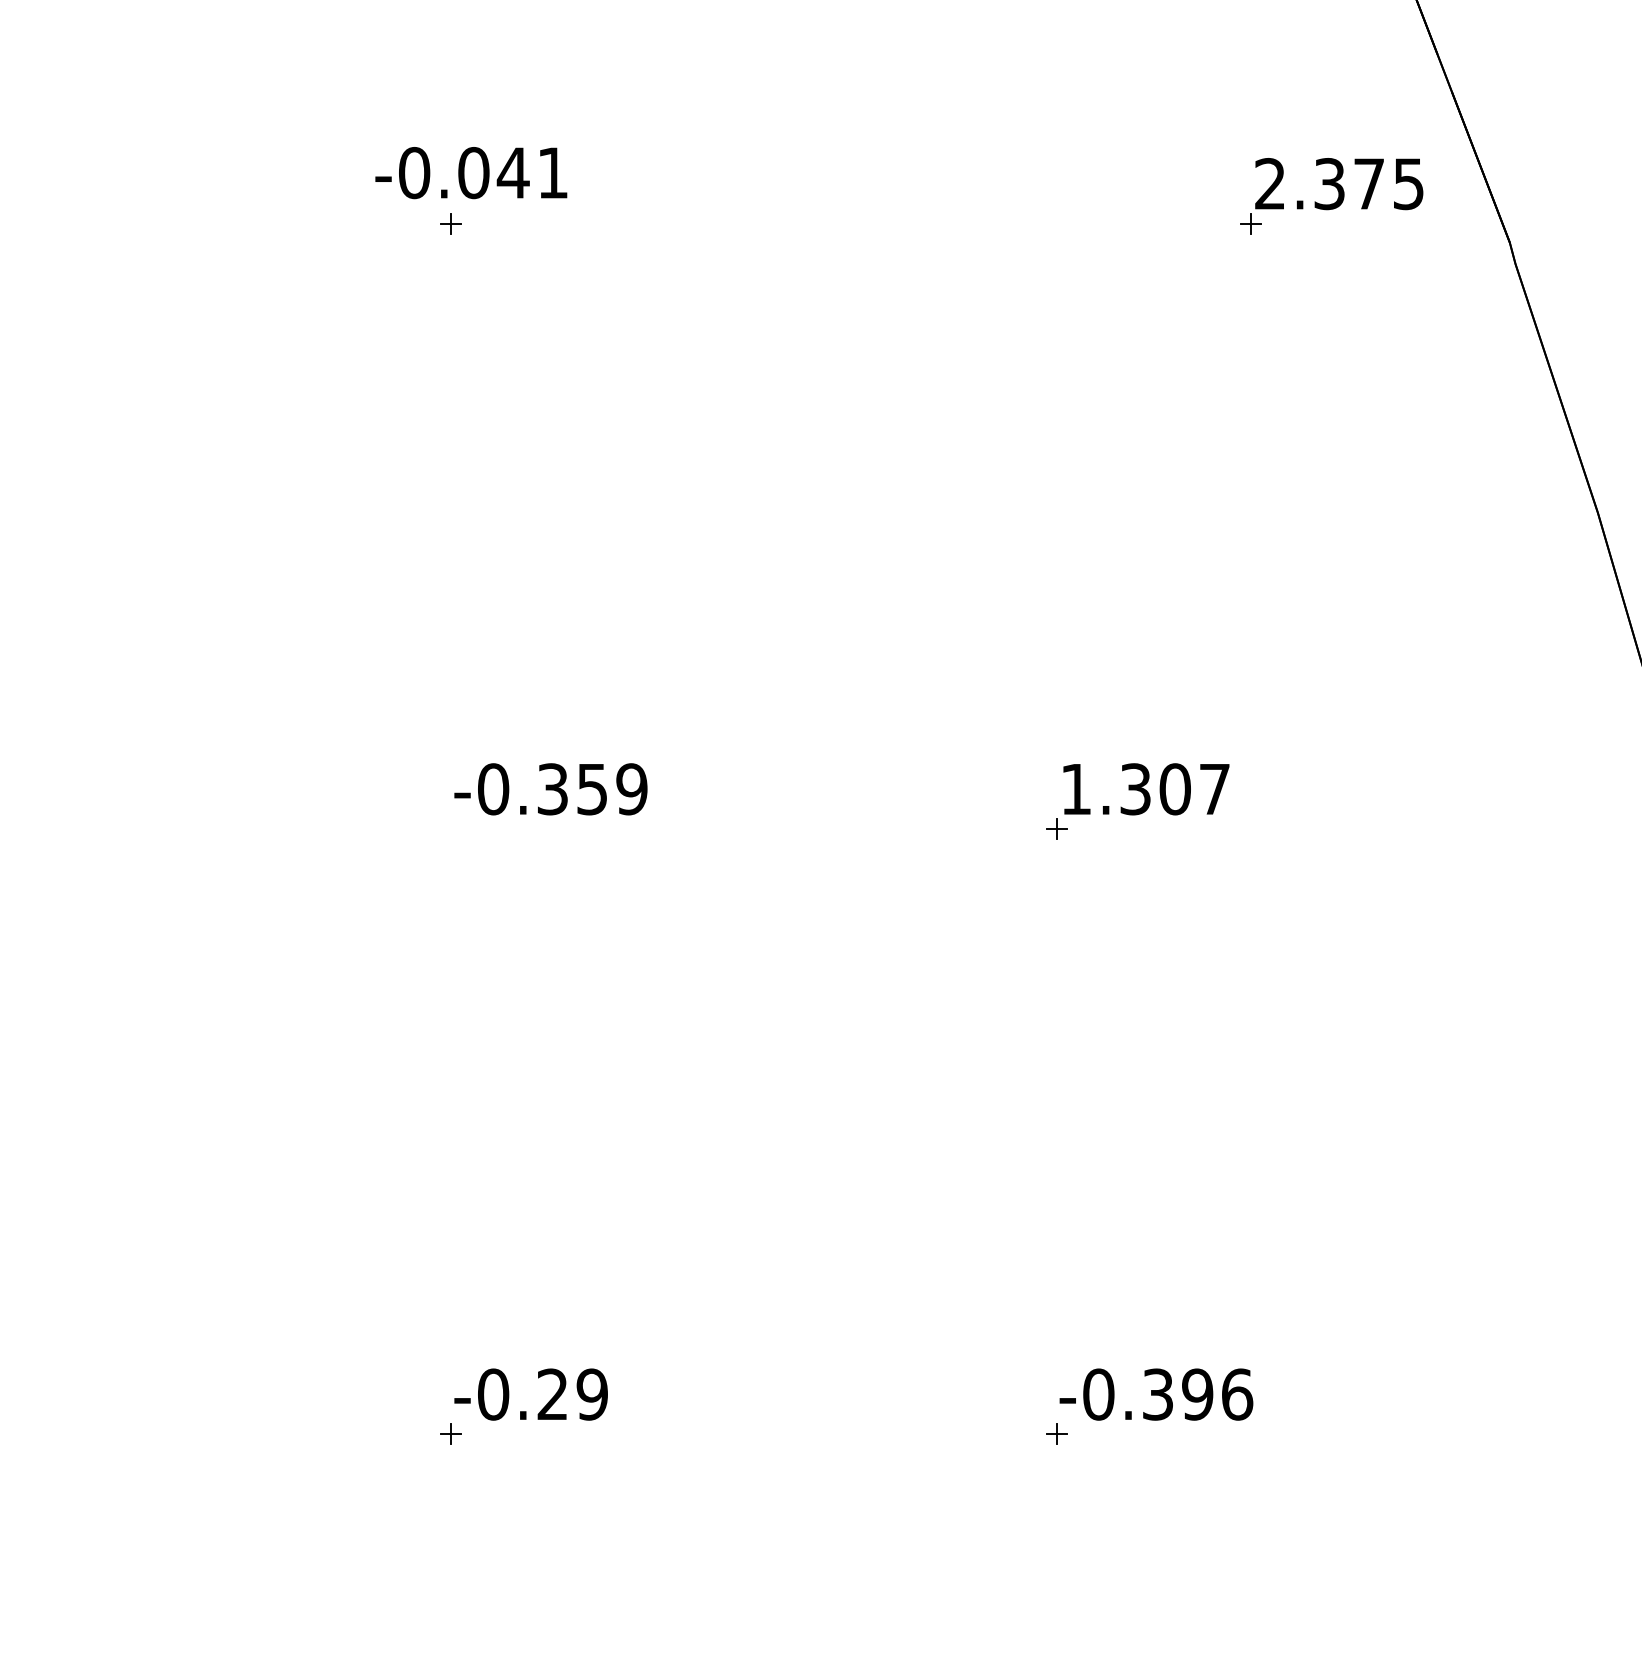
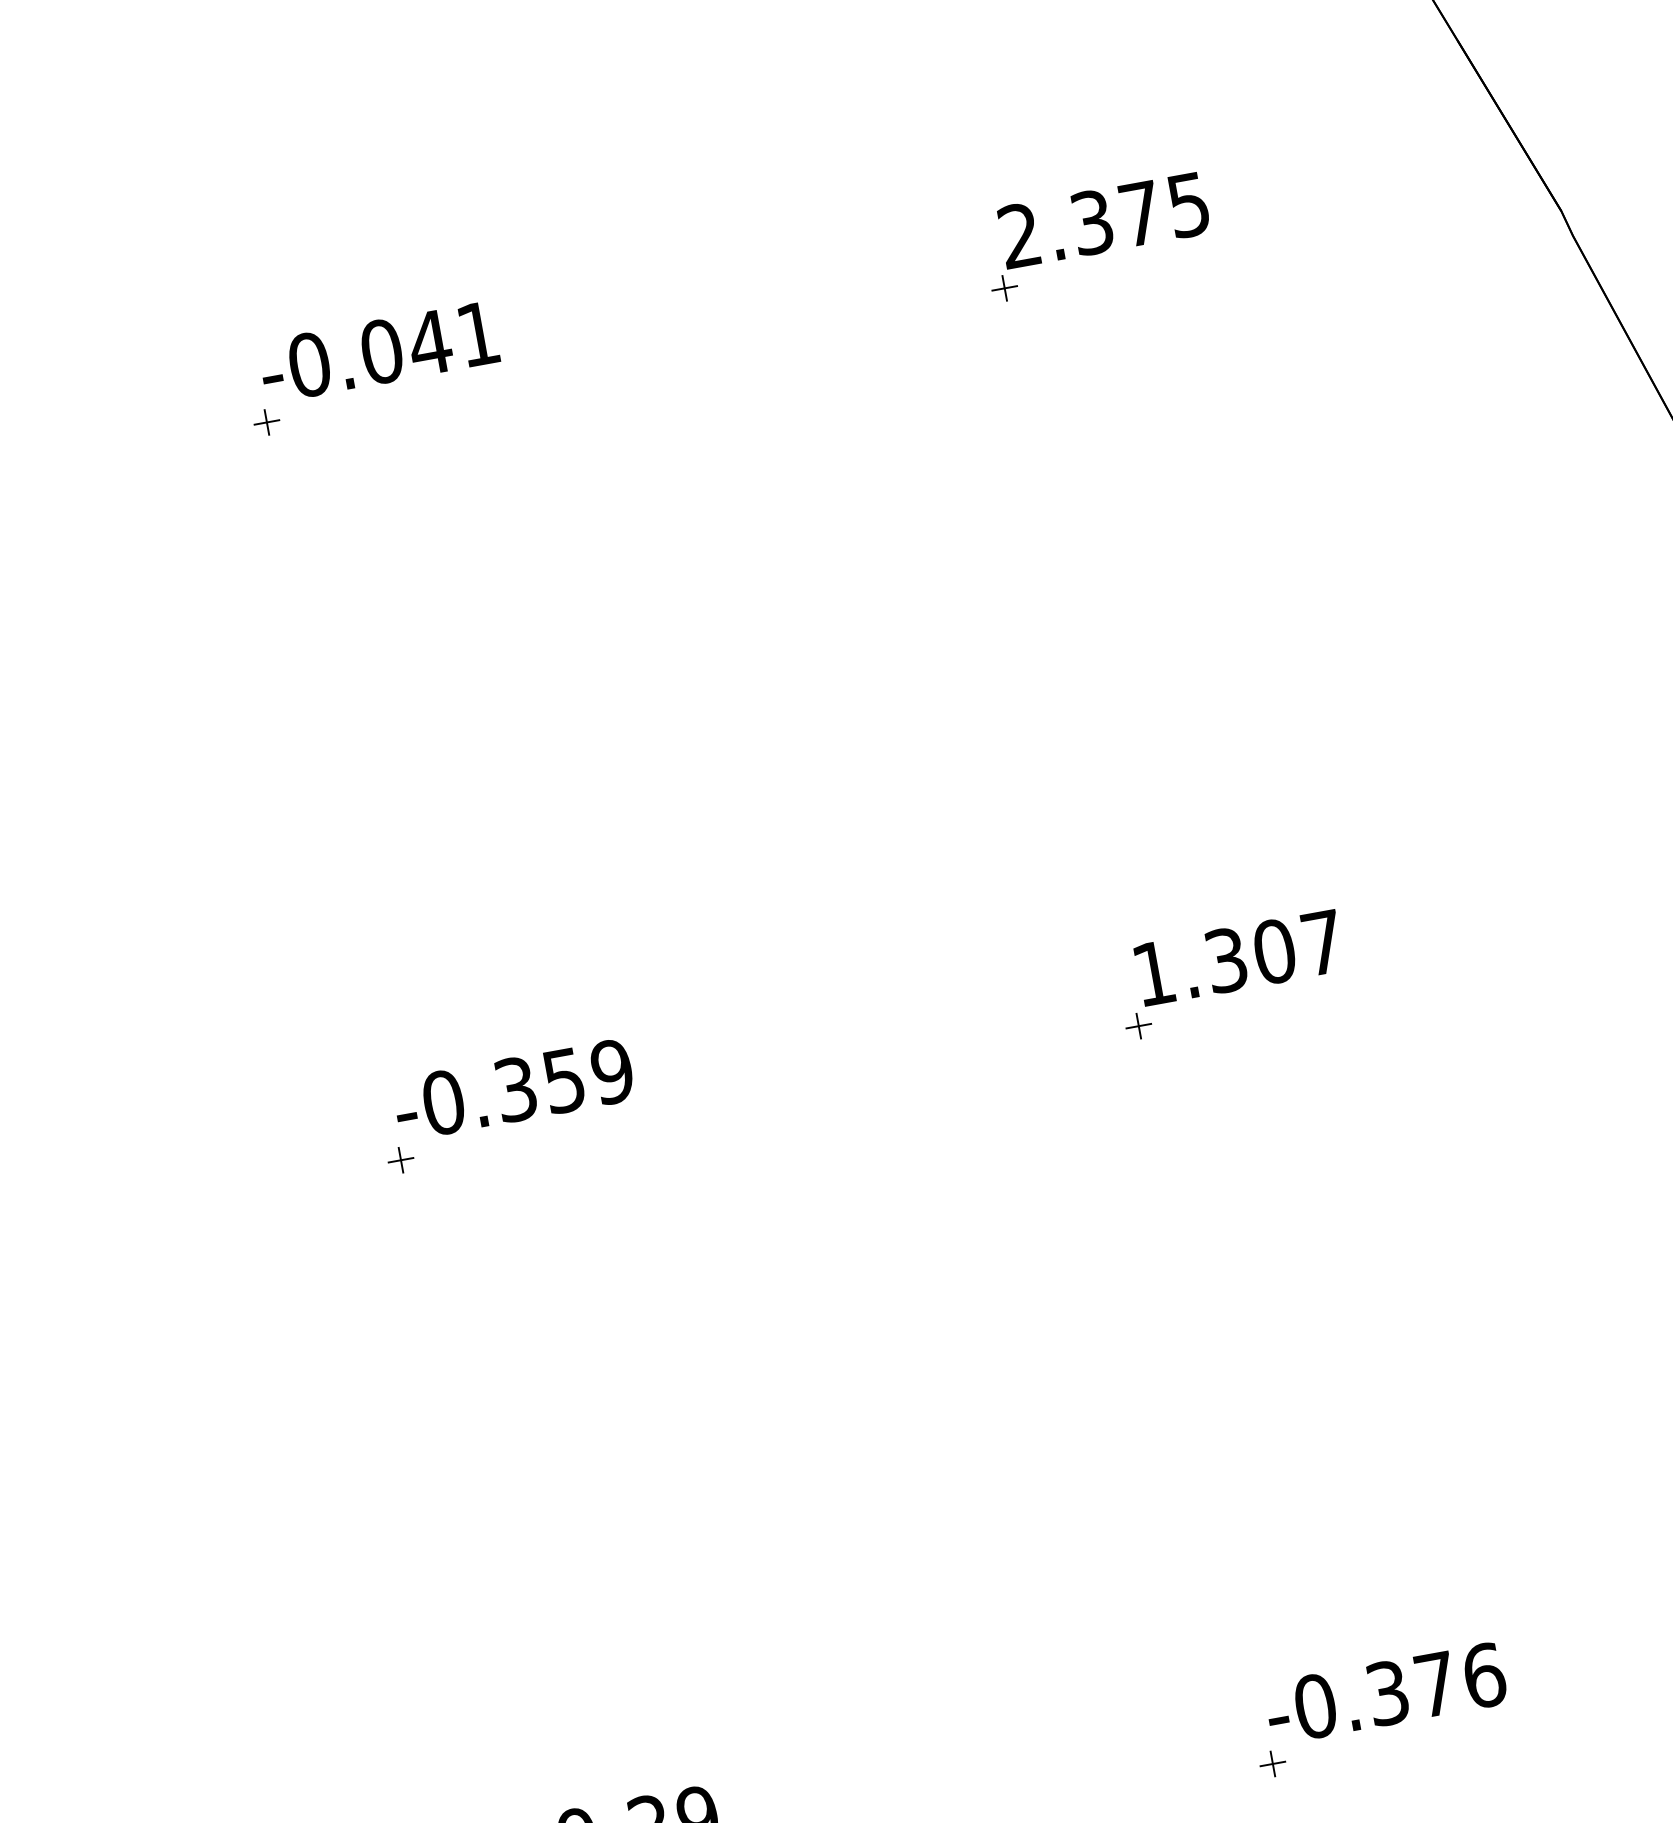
text: (471, 173) -> (379, 352), moved
part: (1337, 198) -> (1105, 238), moved
part: (450, 828) -> (399, 1159), added
text: (1197, 1394) -> (1435, 1684), -0.396 -> -0.376

